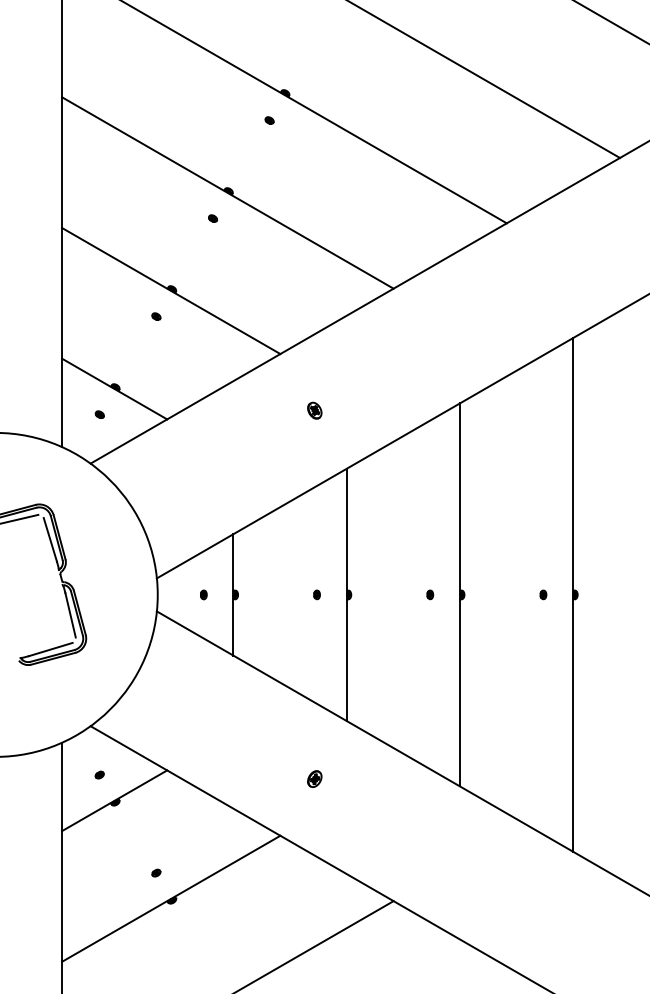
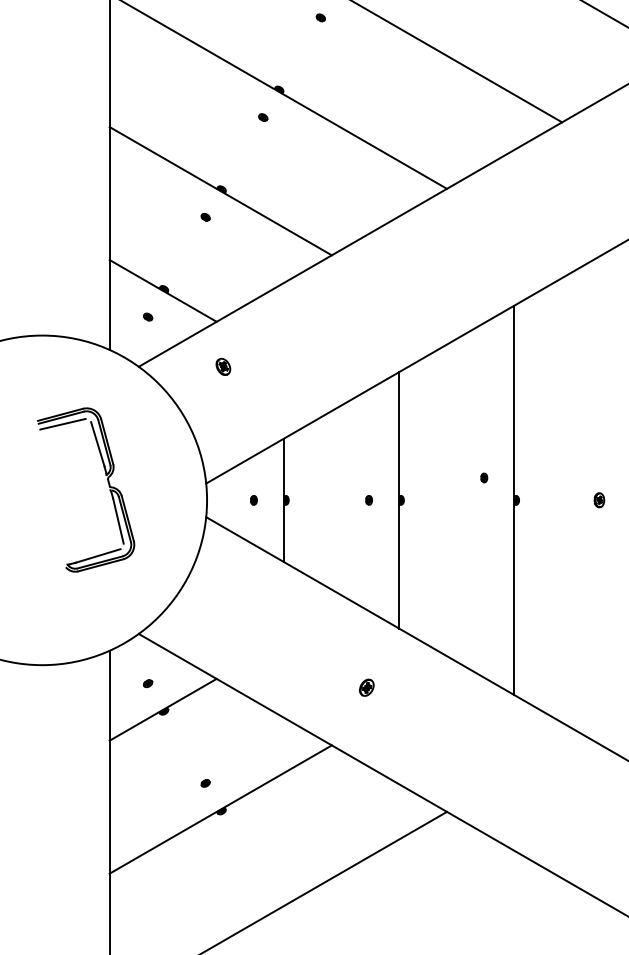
part: (314, 410) -> (223, 366), moved
part: (430, 594) -> (484, 477), moved
part: (543, 594) -> (599, 499), size x1.6

